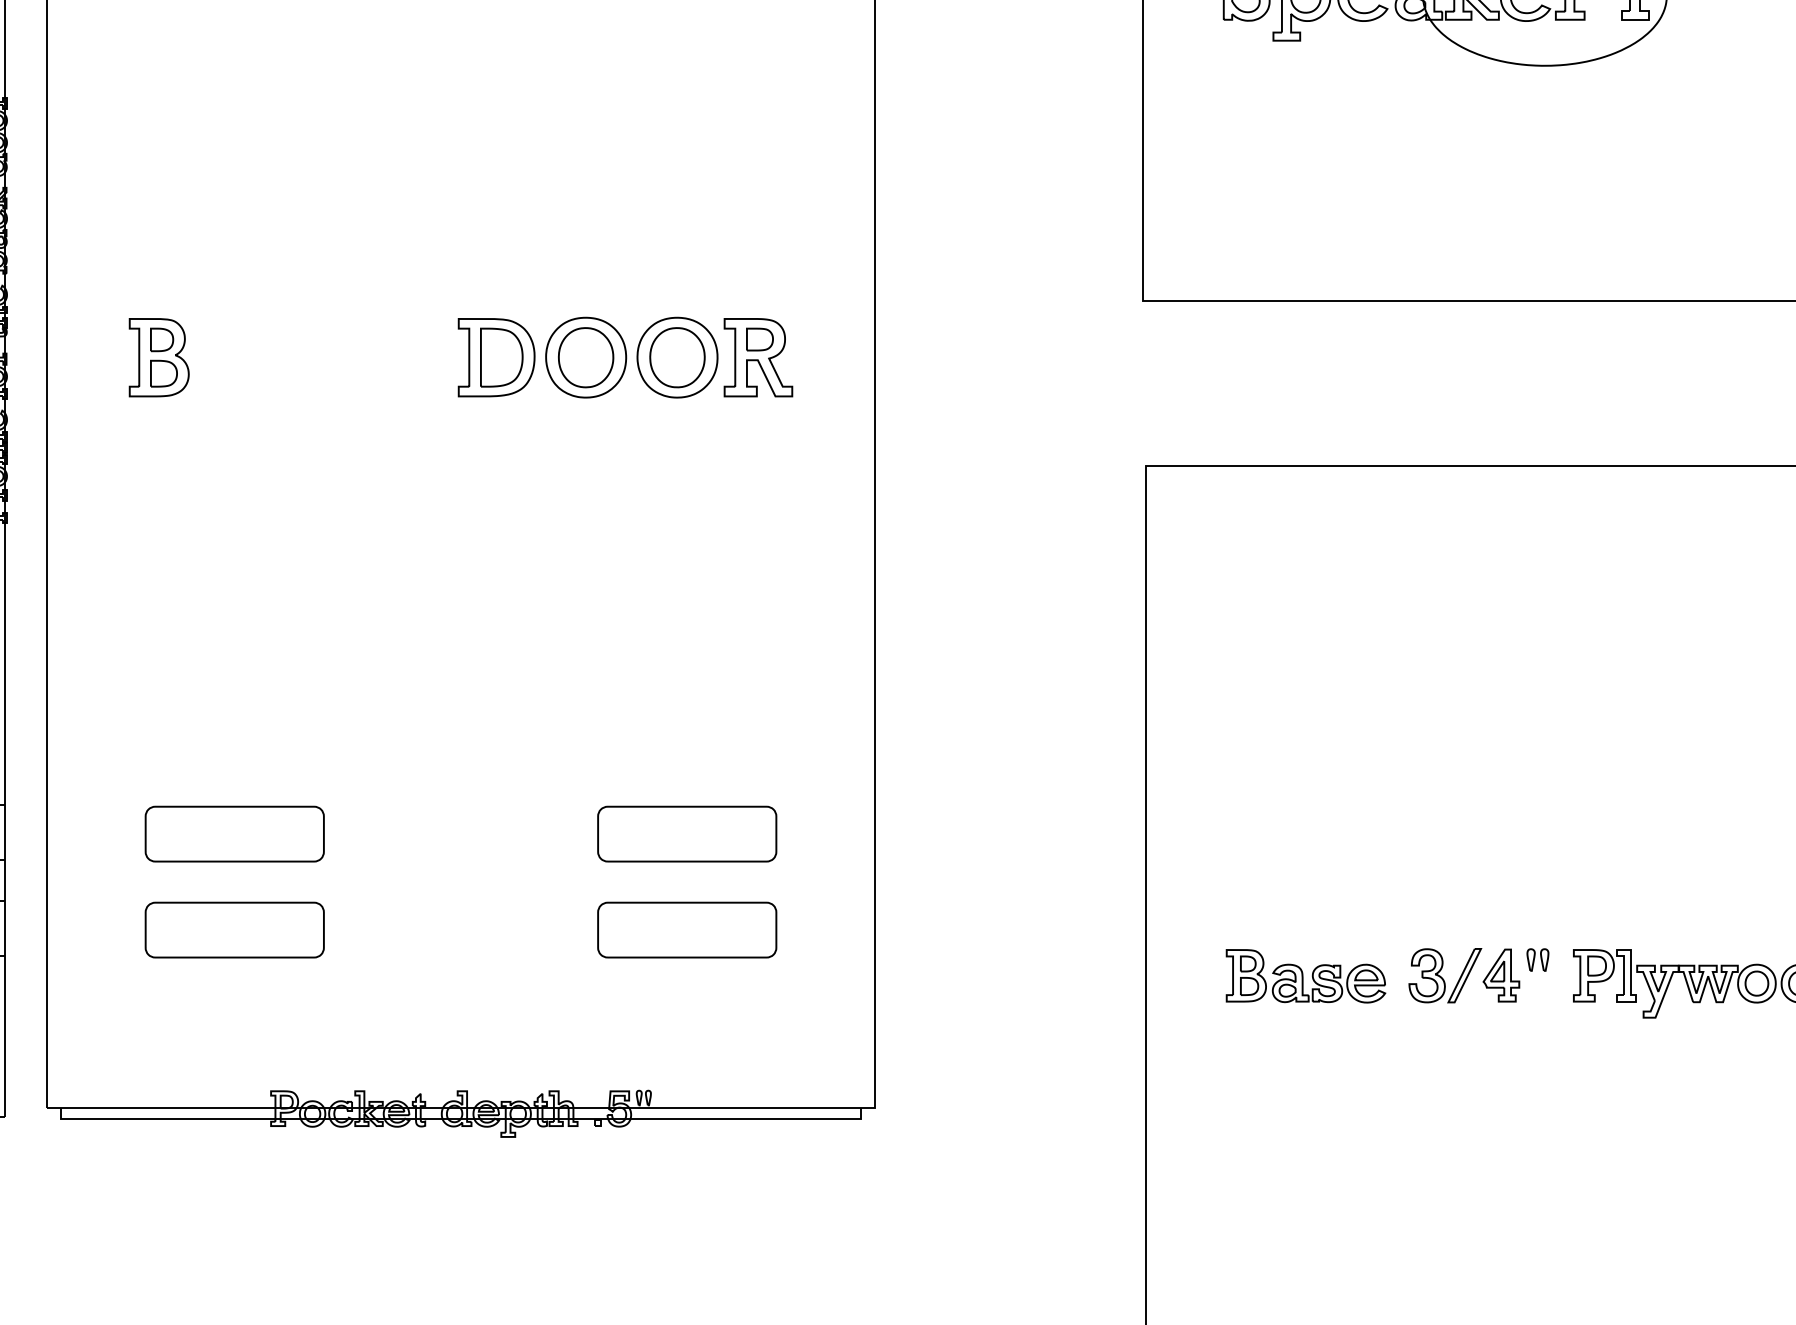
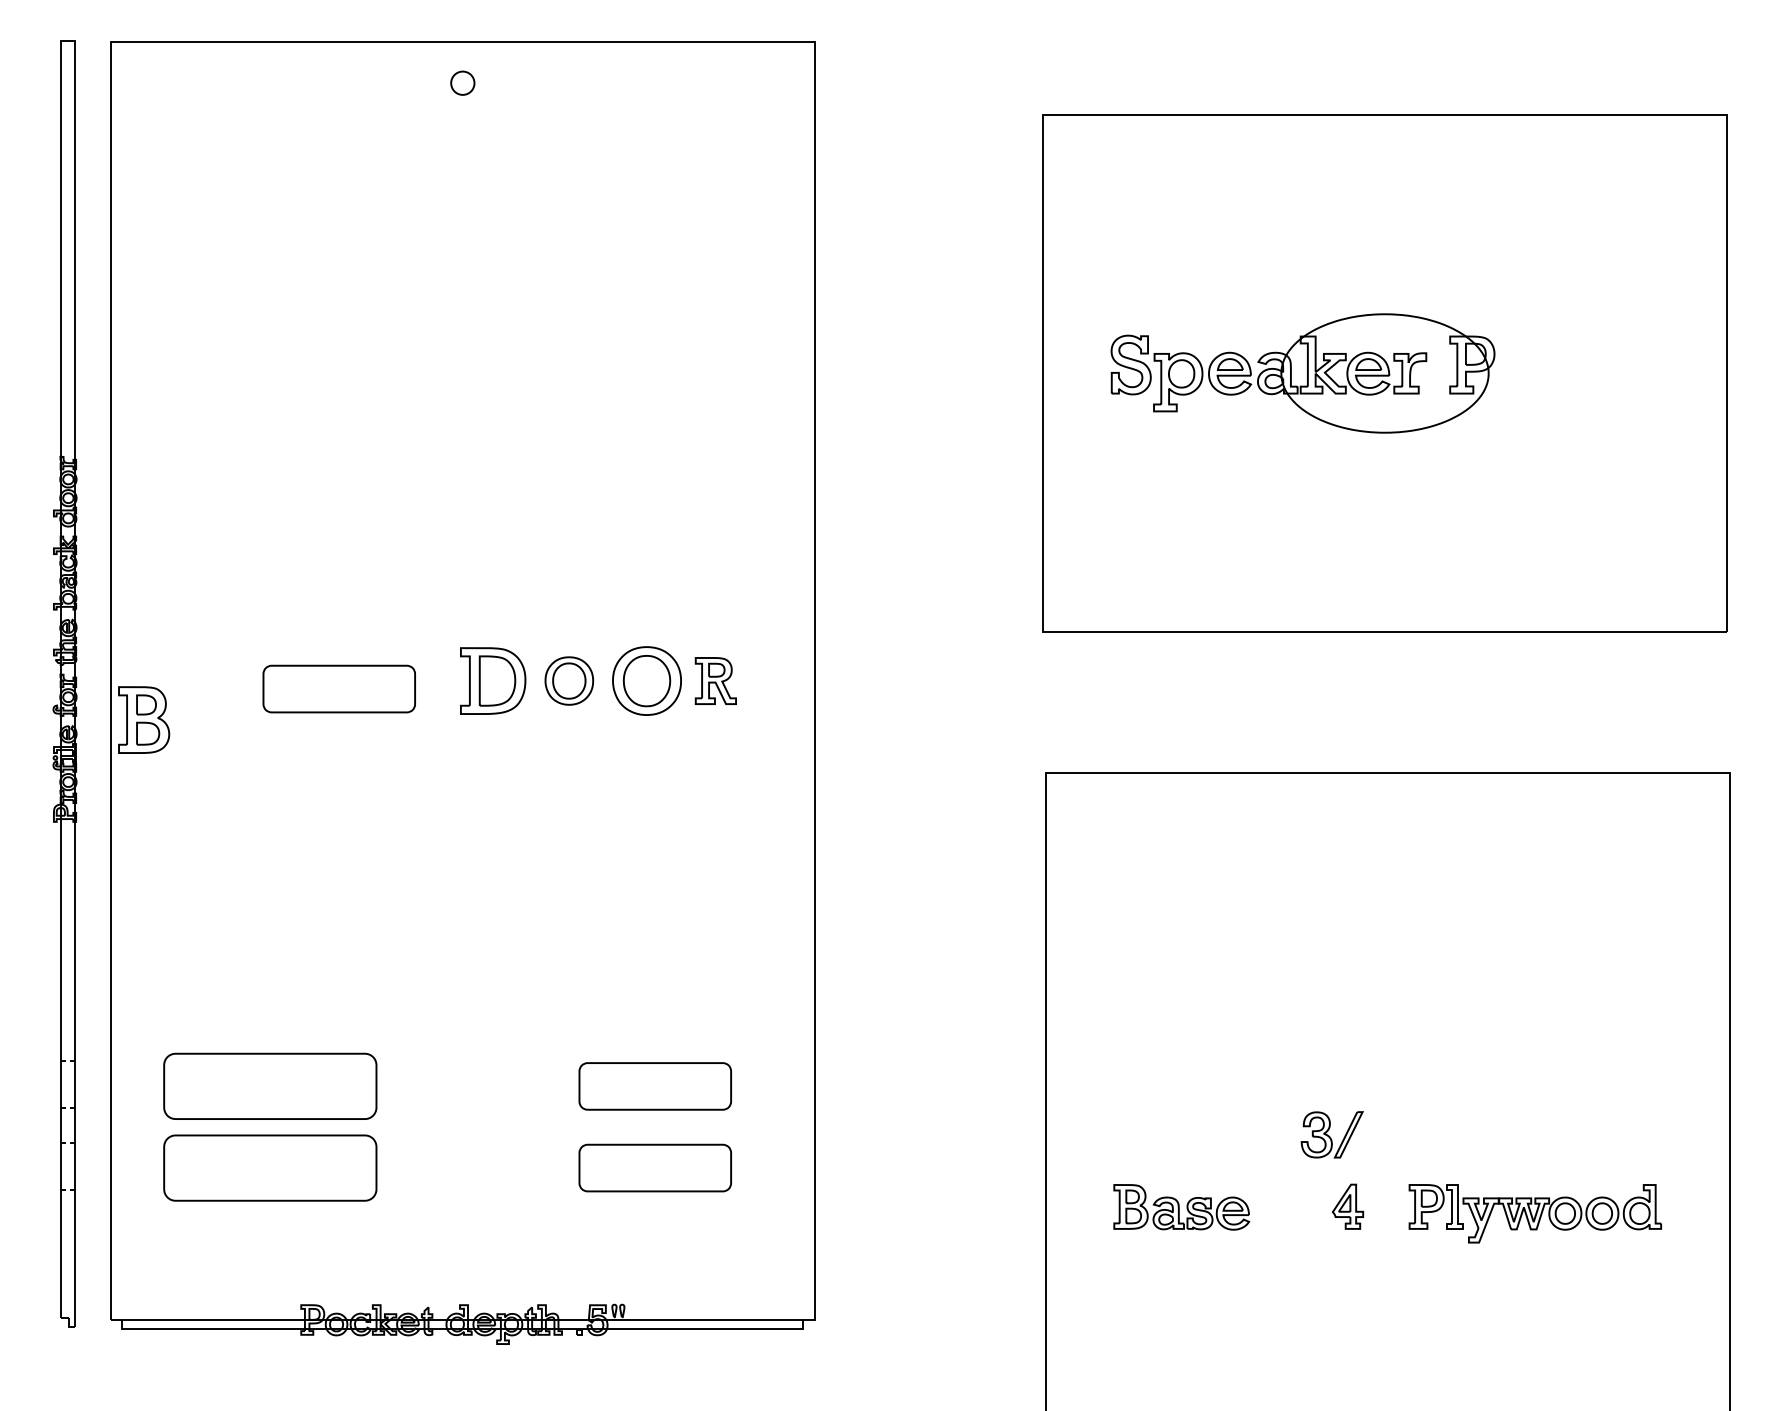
part: (159, 357) -> (144, 719), moved
part: (586, 357) -> (569, 680), size x0.7
part: (757, 357) -> (715, 680), size x0.7
part: (314, 366) -> (338, 688), added
part: (234, 834) -> (270, 1086), size x1.4
part: (234, 929) -> (270, 1167), size x1.4
part: (1537, 959) -> (1378, 1193), removed
part: (1444, 975) -> (1331, 1134), moved

